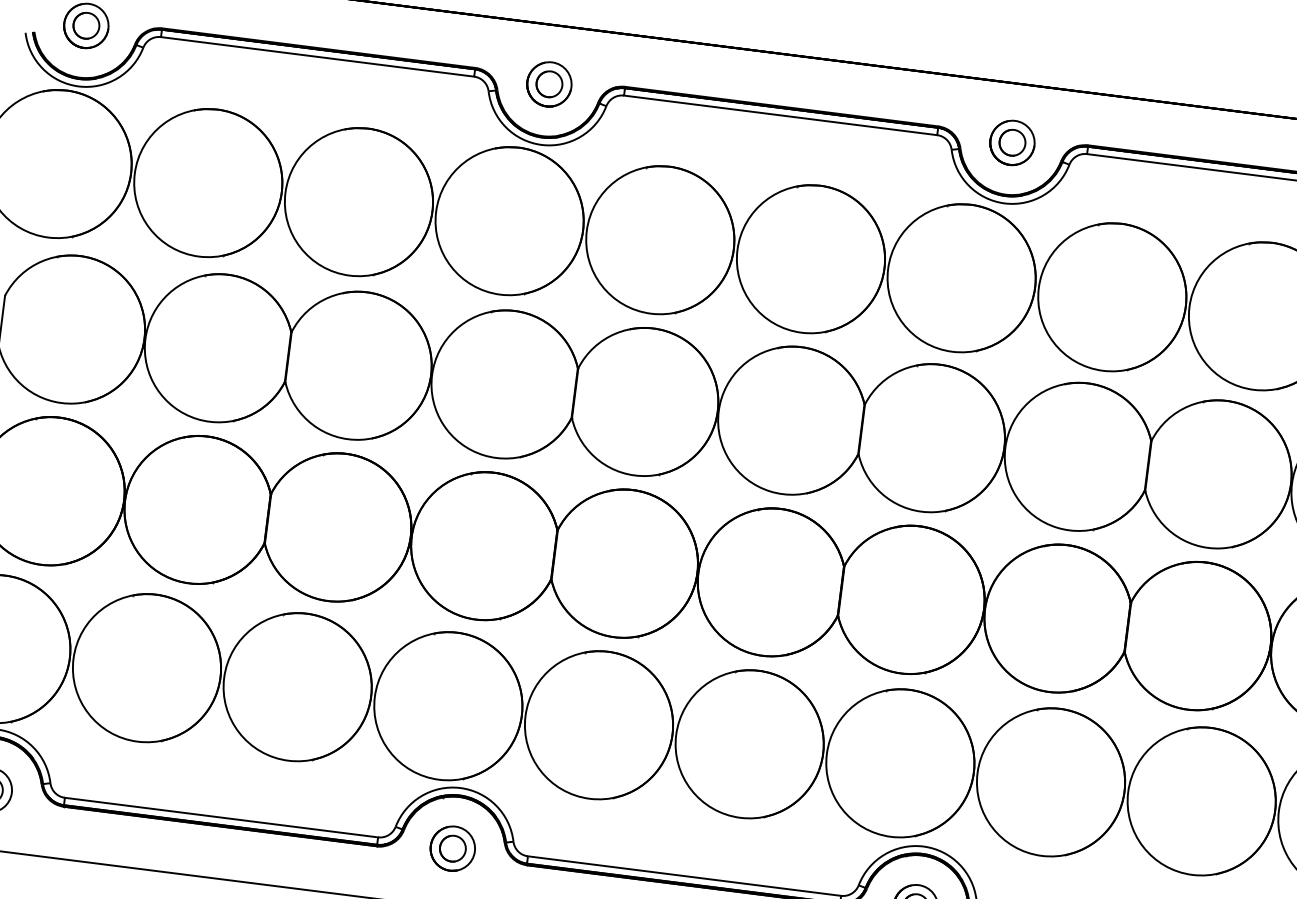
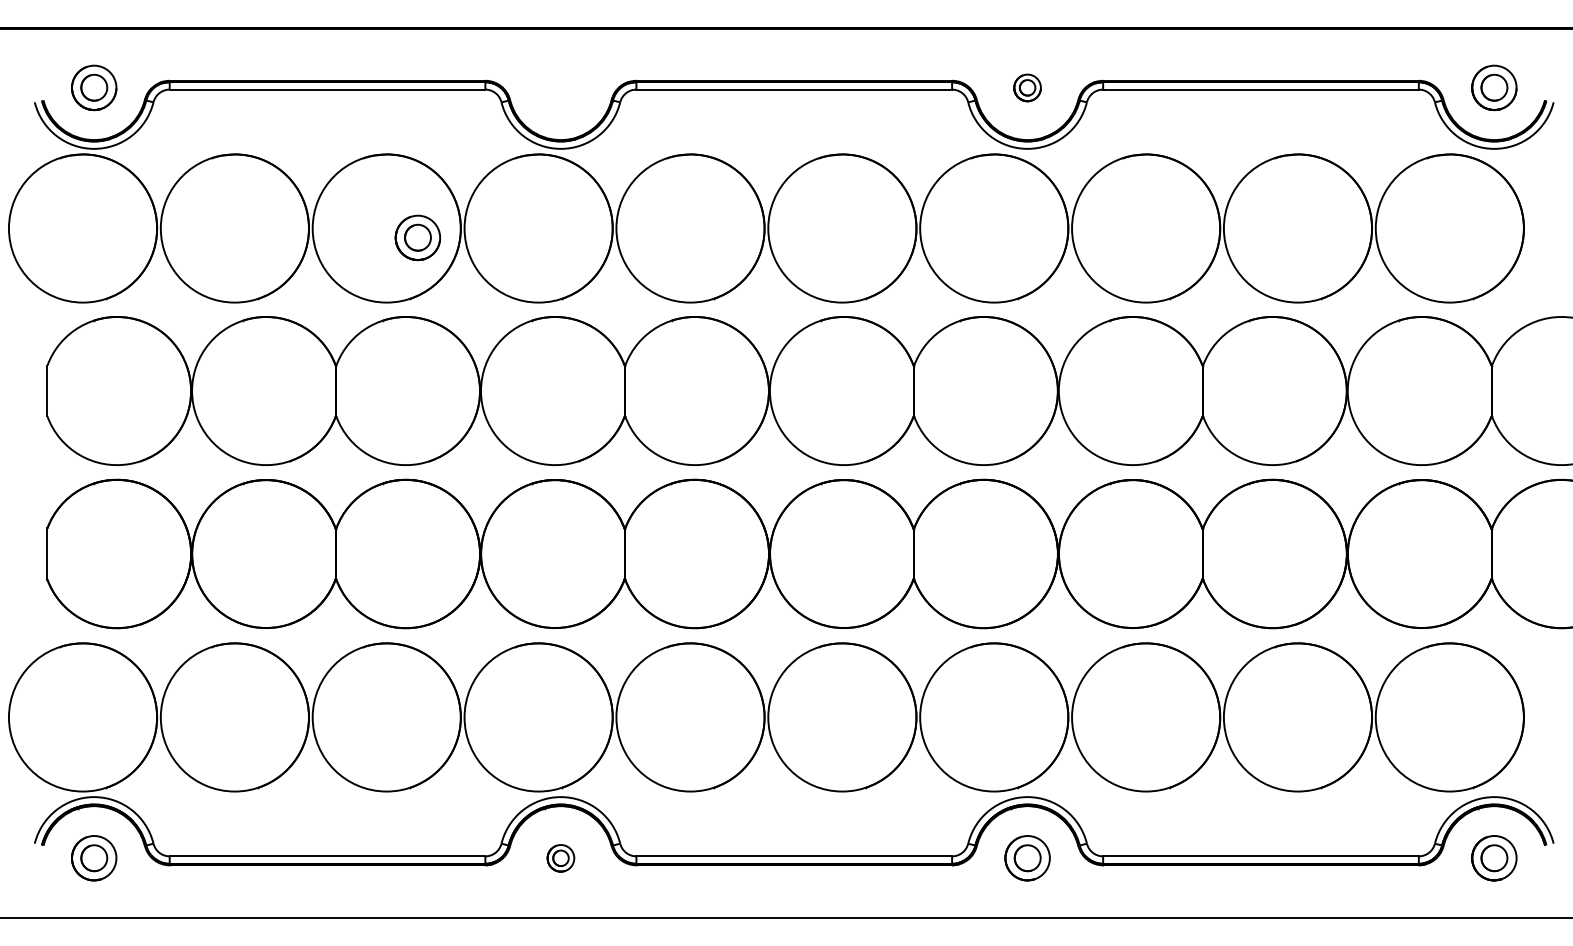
part: (548, 83) -> (417, 237), moved
part: (1012, 142) -> (1027, 87), size x0.6
part: (452, 848) -> (560, 858), size x0.6

